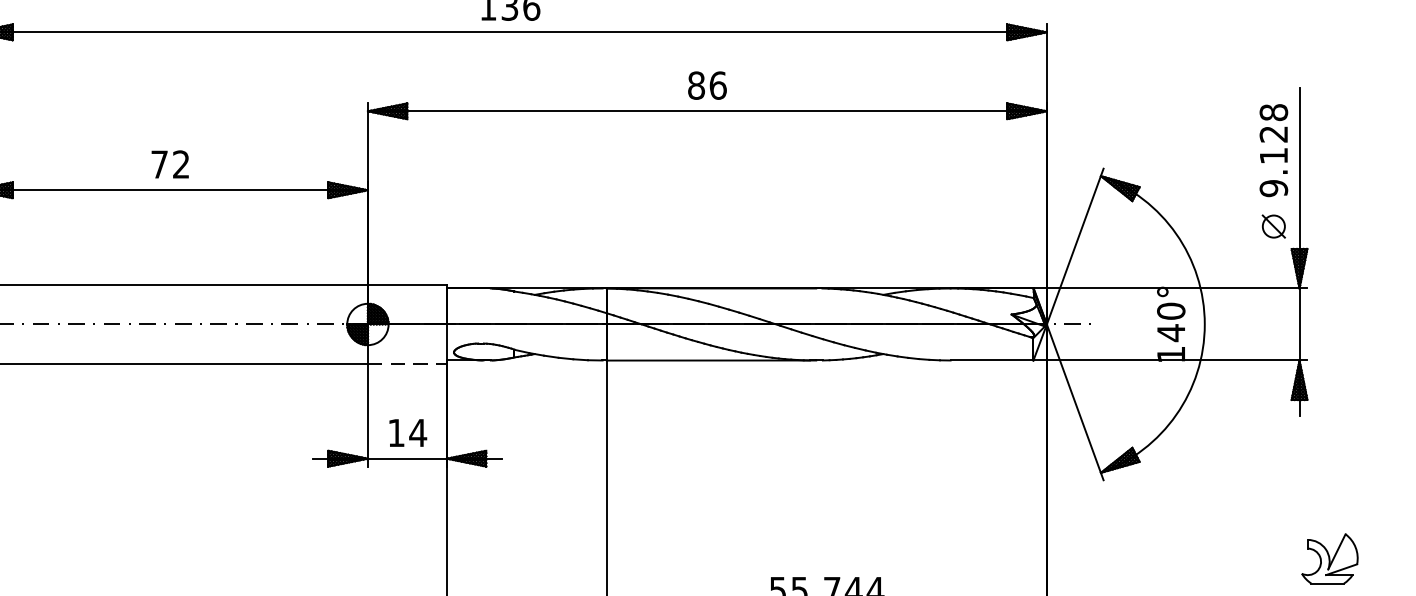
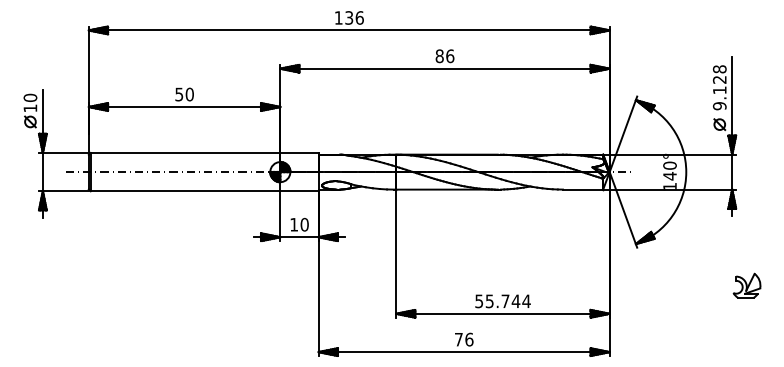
text: (170, 164) -> (184, 94), 72 -> 50
line: (407, 364) -> (299, 191), dashed -> solid
text: (417, 432) -> (304, 224), 14 -> 10

